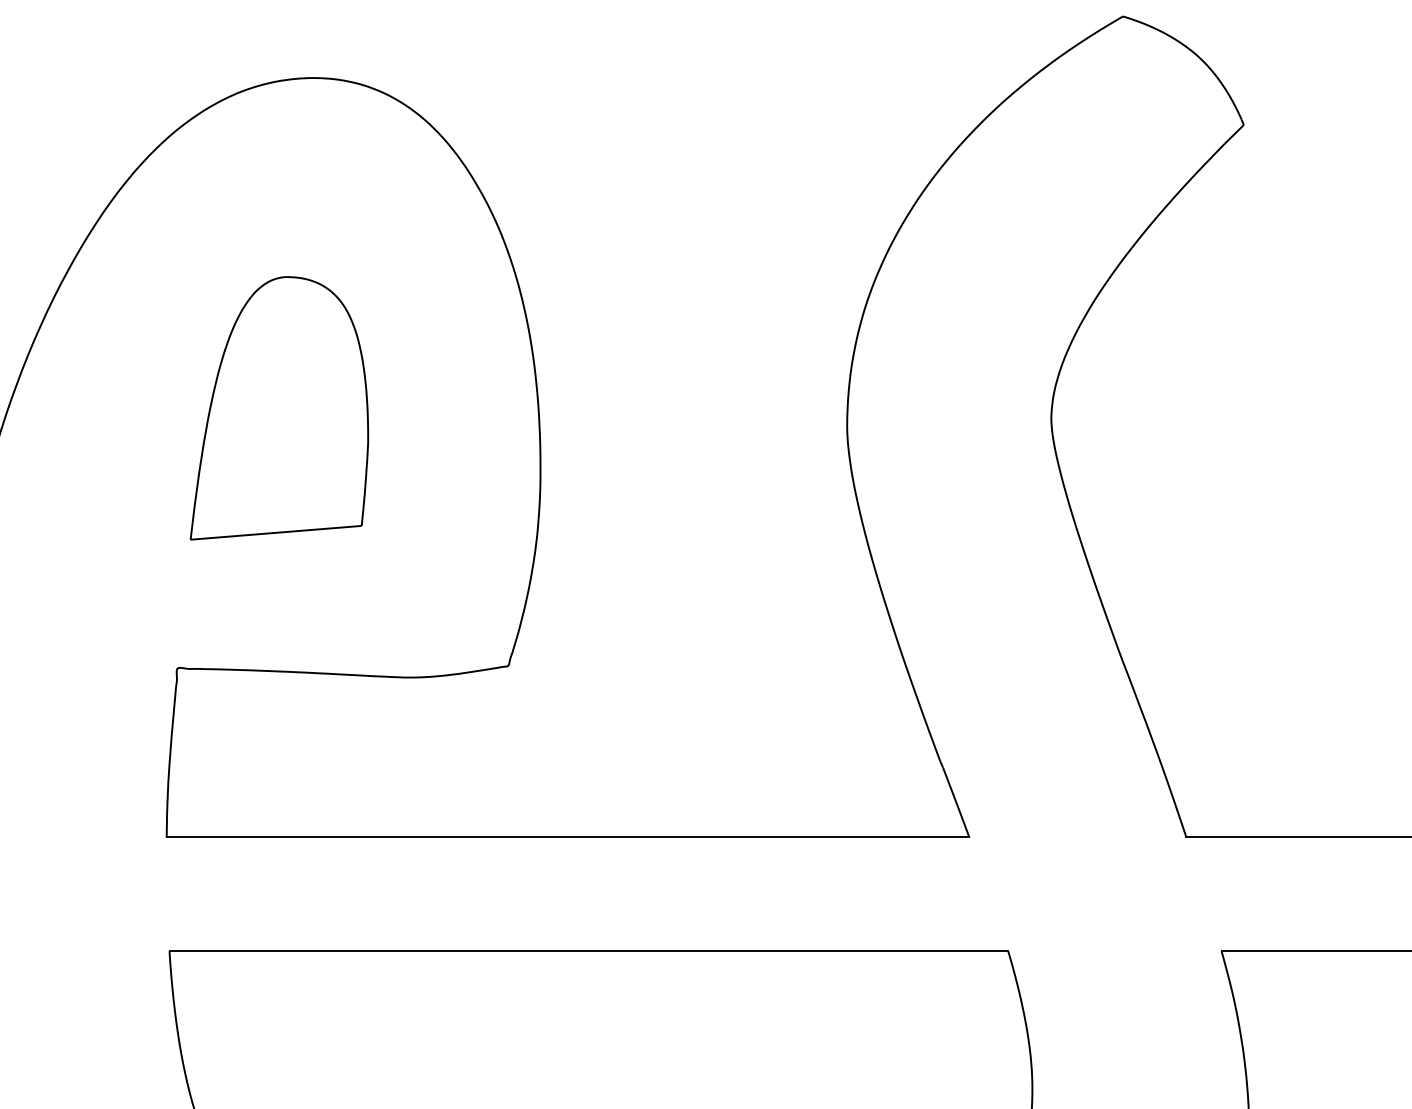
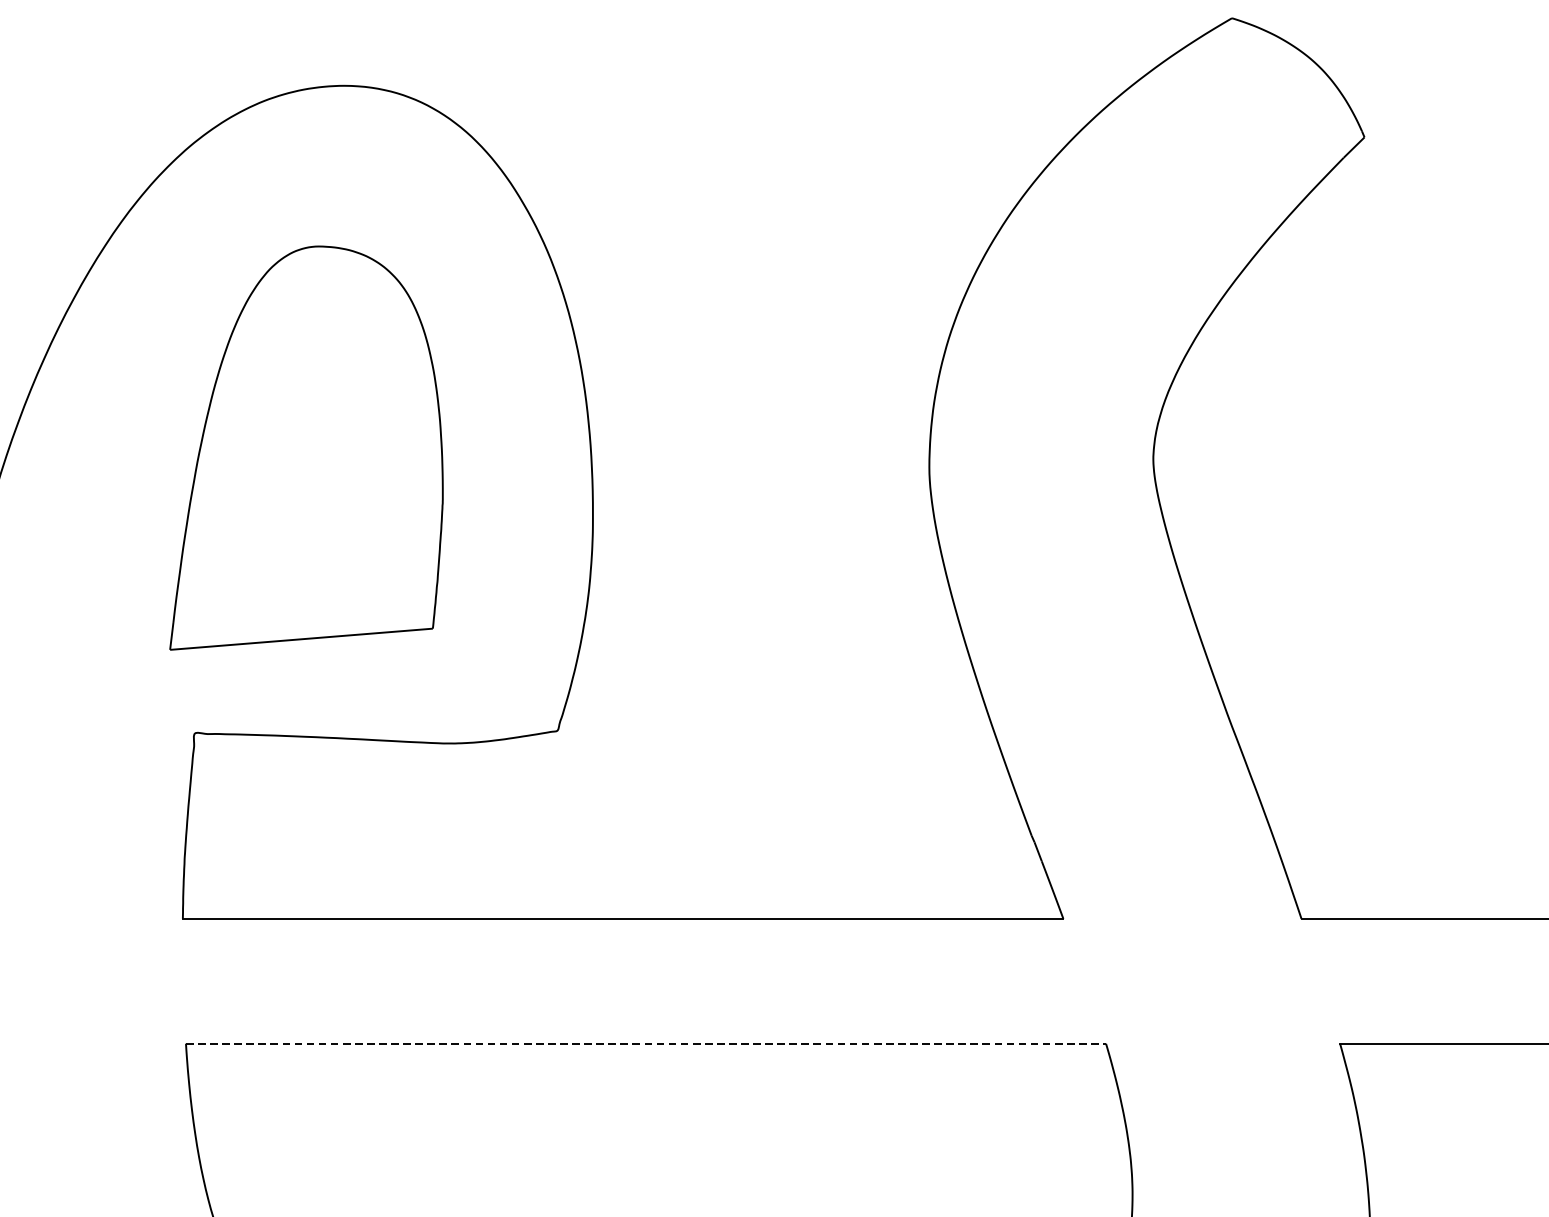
part: (279, 408) -> (306, 448), size x1.4
line: (589, 951) -> (646, 1044), solid -> dashed

